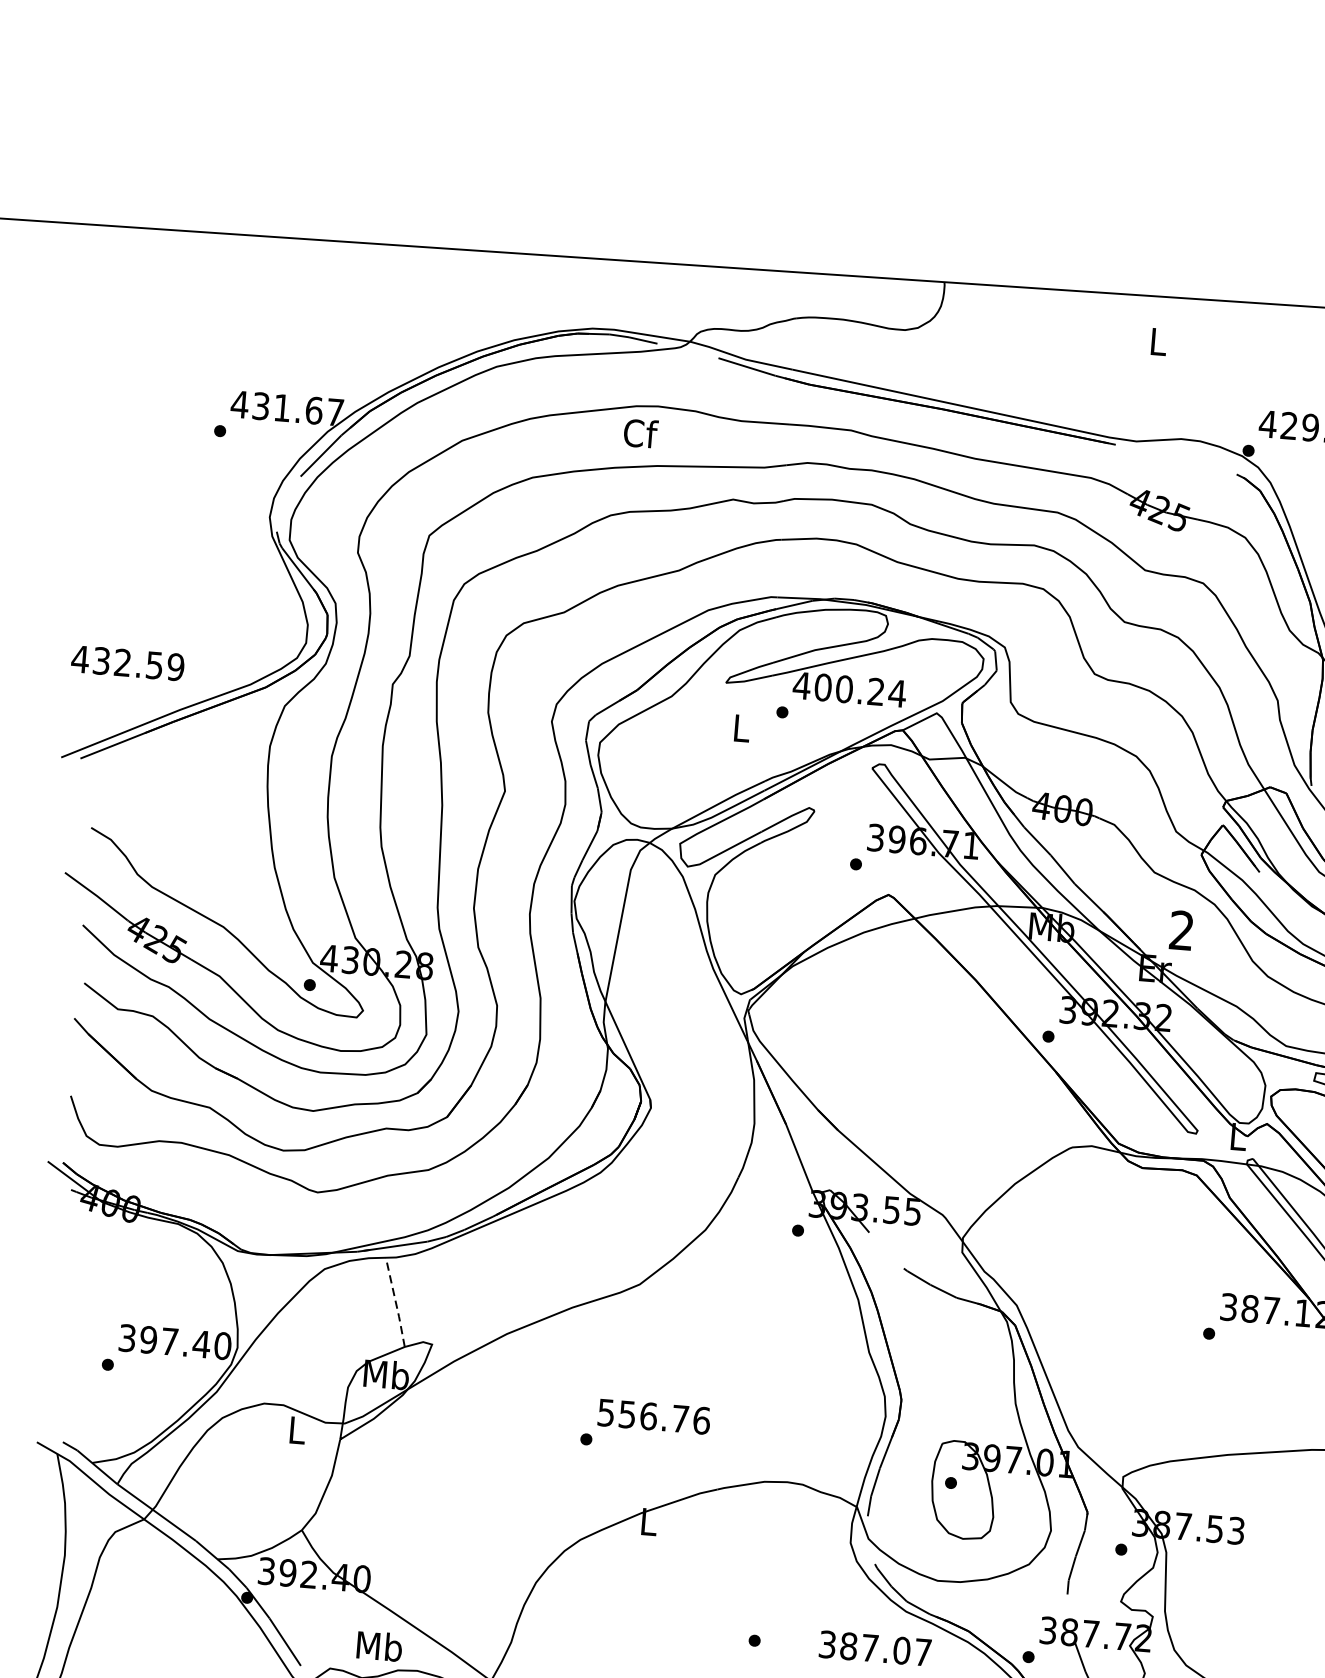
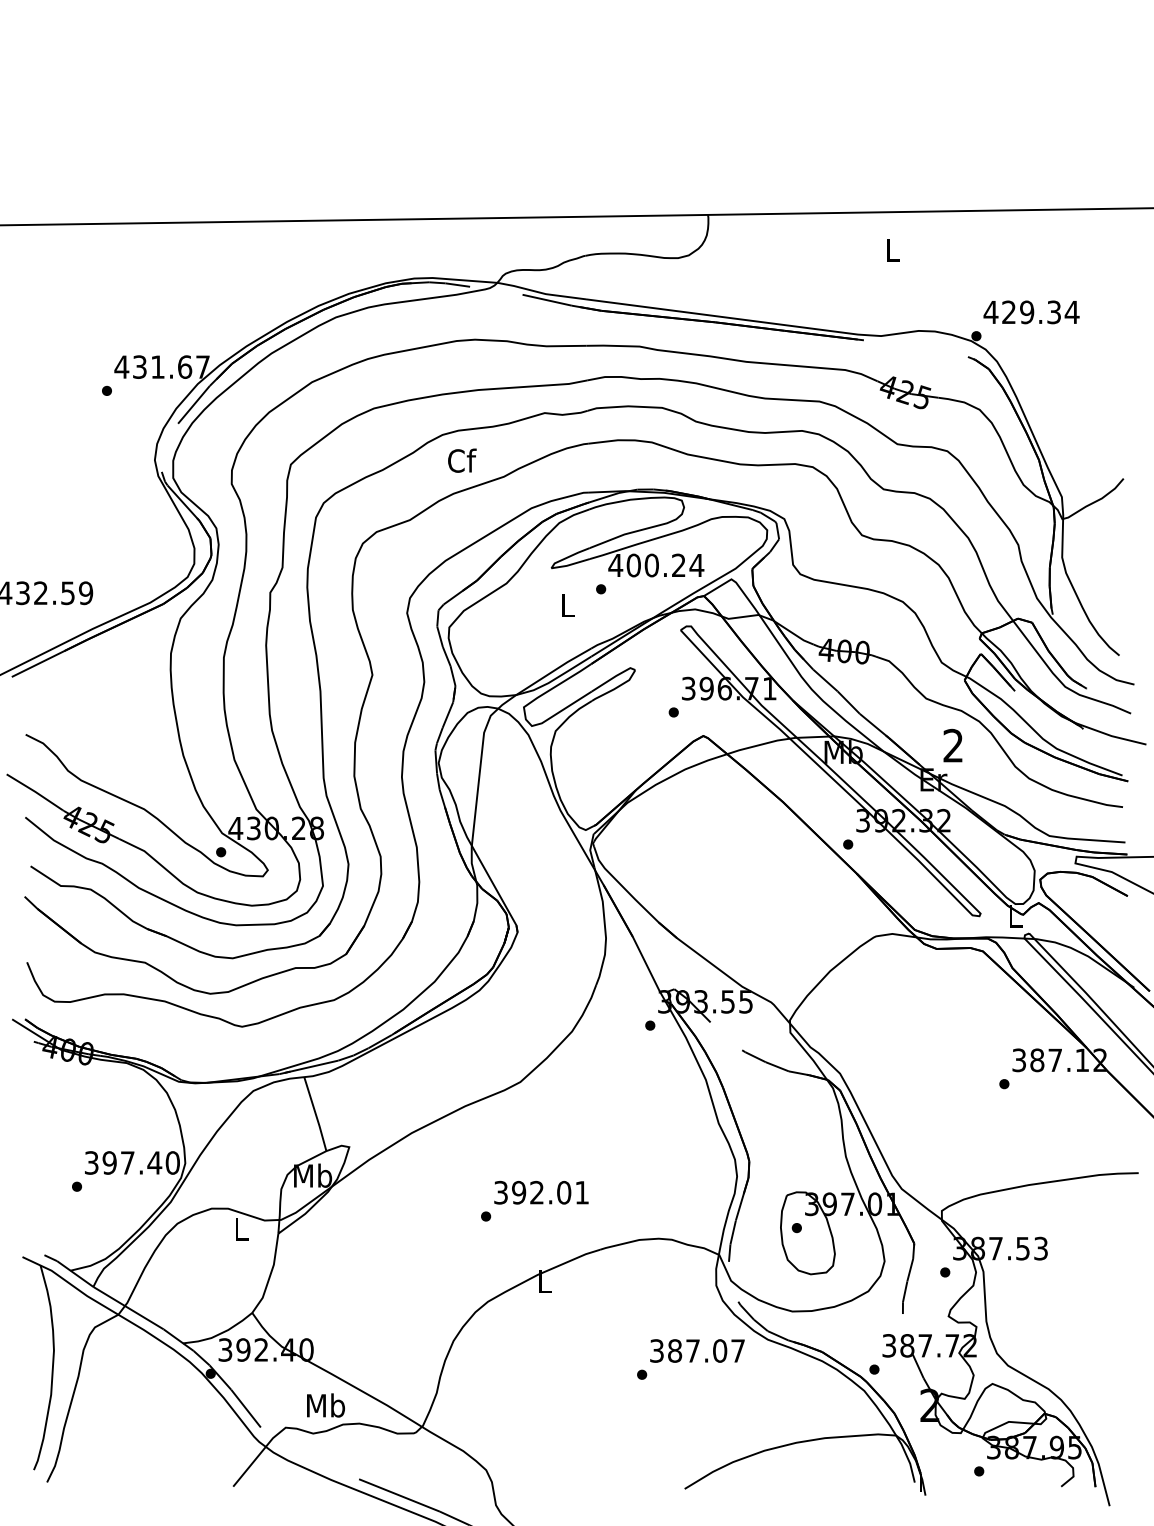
text: (641, 433) -> (462, 460), moved
line: (395, 1301) -> (315, 1113), dashed -> solid
text: (653, 1416) -> (541, 1192), 556.76 -> 392.01
text: (875, 1647) -> (697, 1350), moved

